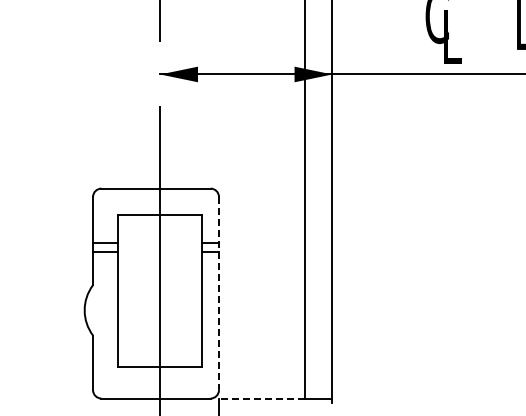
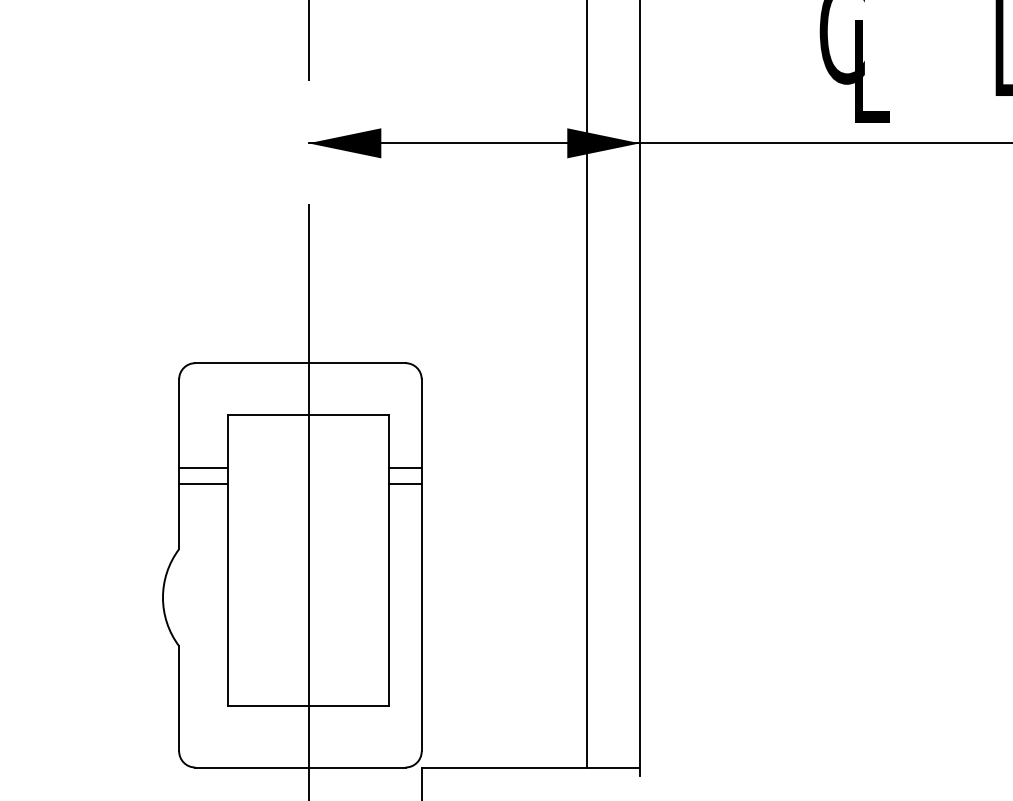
line: (219, 293) -> (422, 565), dashed -> solid
line: (261, 398) -> (503, 767), dashed -> solid

